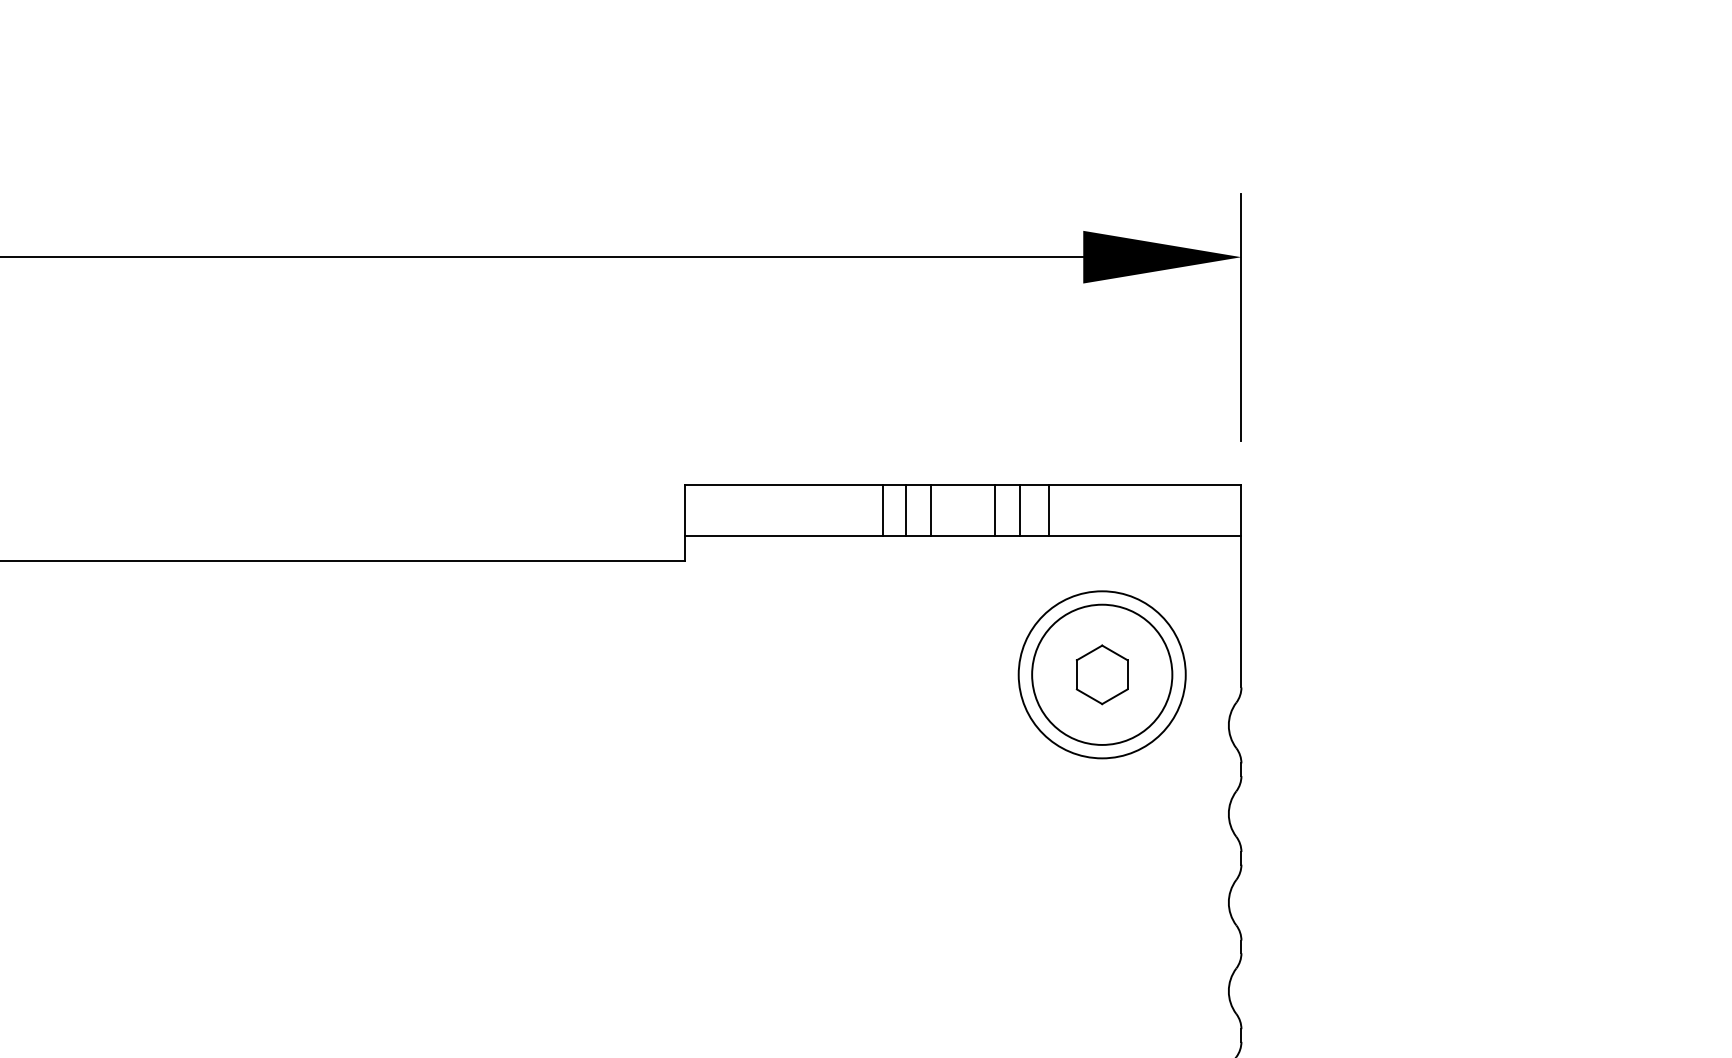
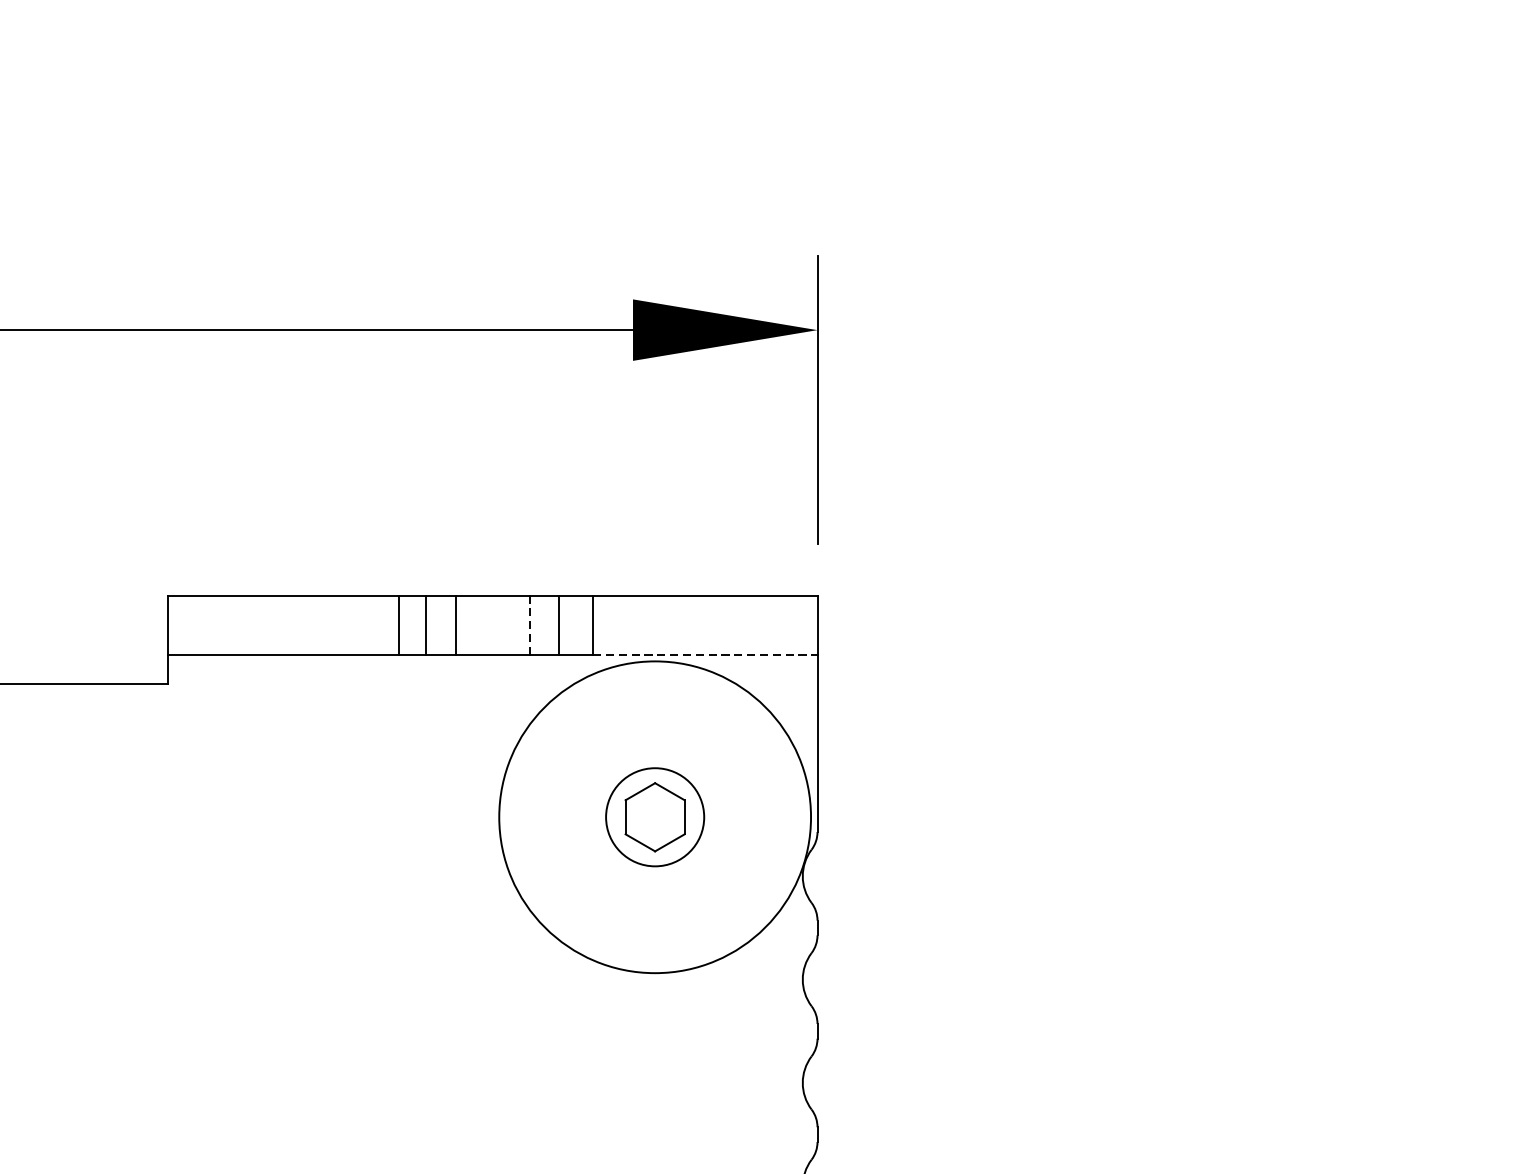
line: (994, 509) -> (529, 624), solid -> dashed
line: (1145, 535) -> (705, 654), solid -> dashed
circle: (1101, 674) -> (654, 816), size x1.6
circle: (1102, 674) -> (655, 816), size x0.6

